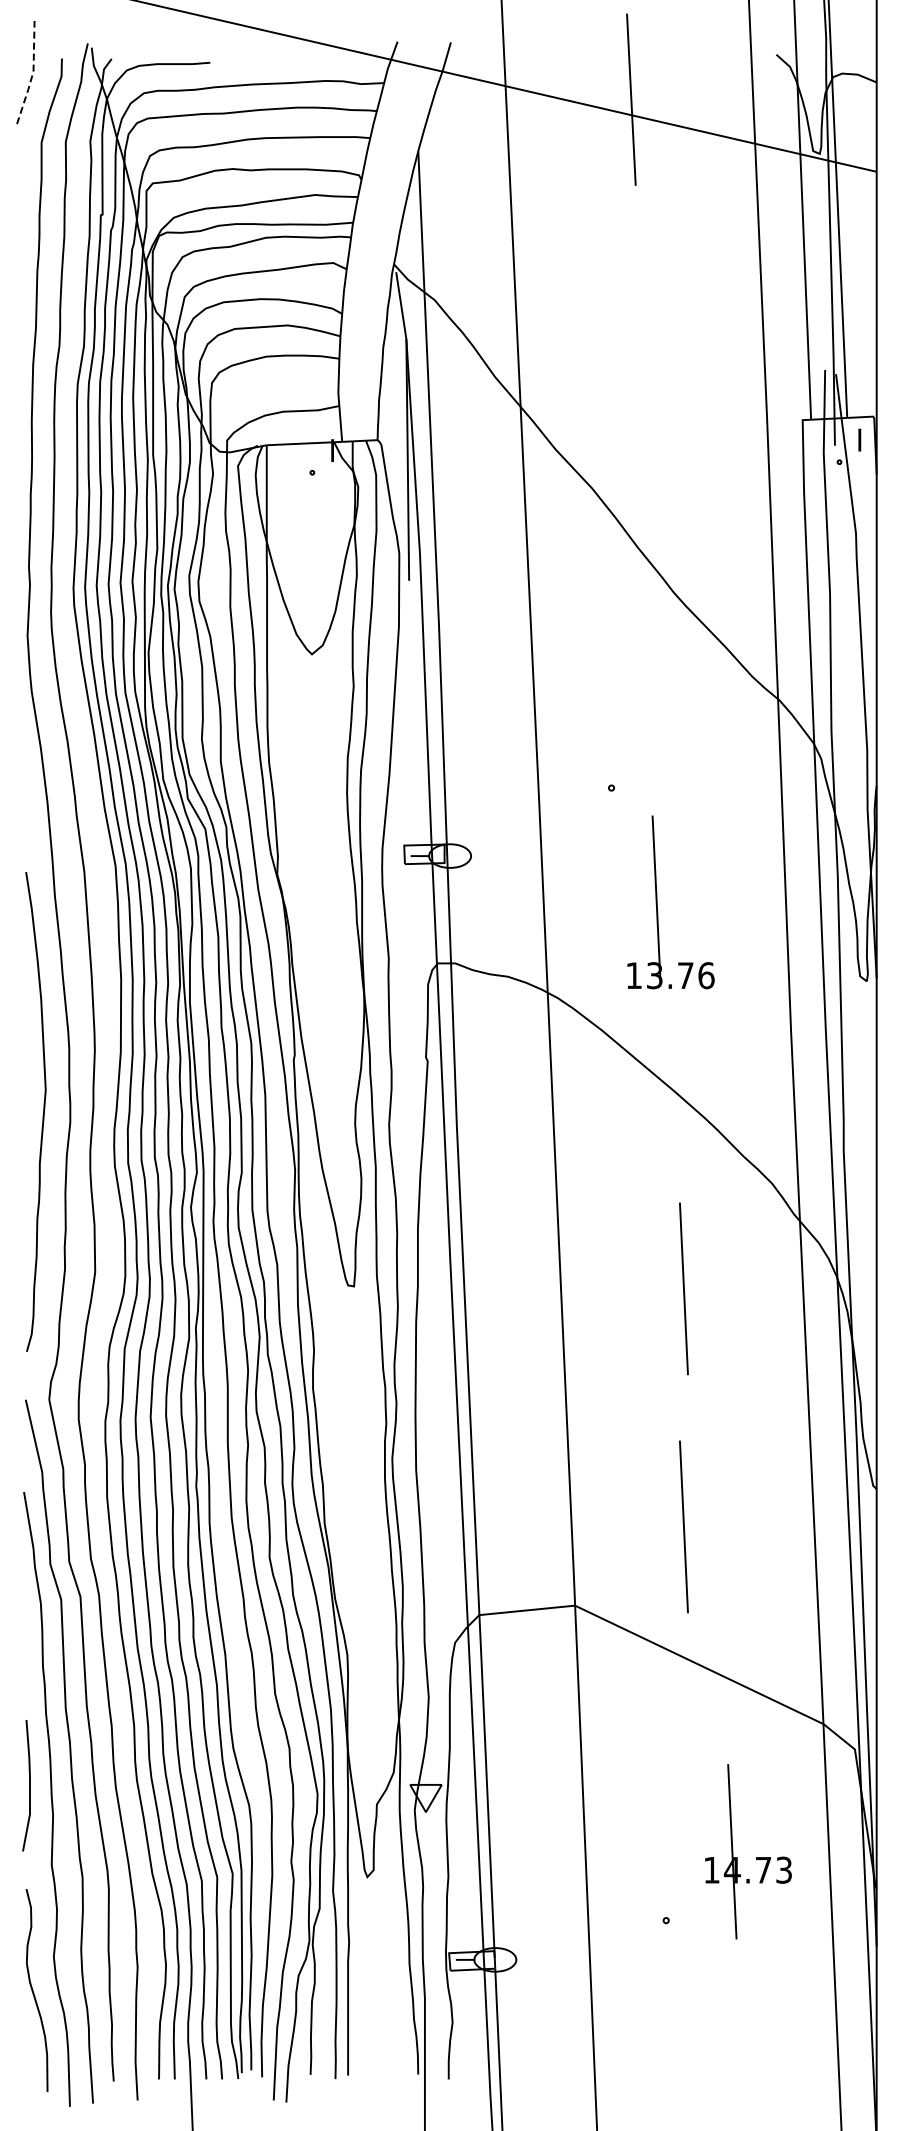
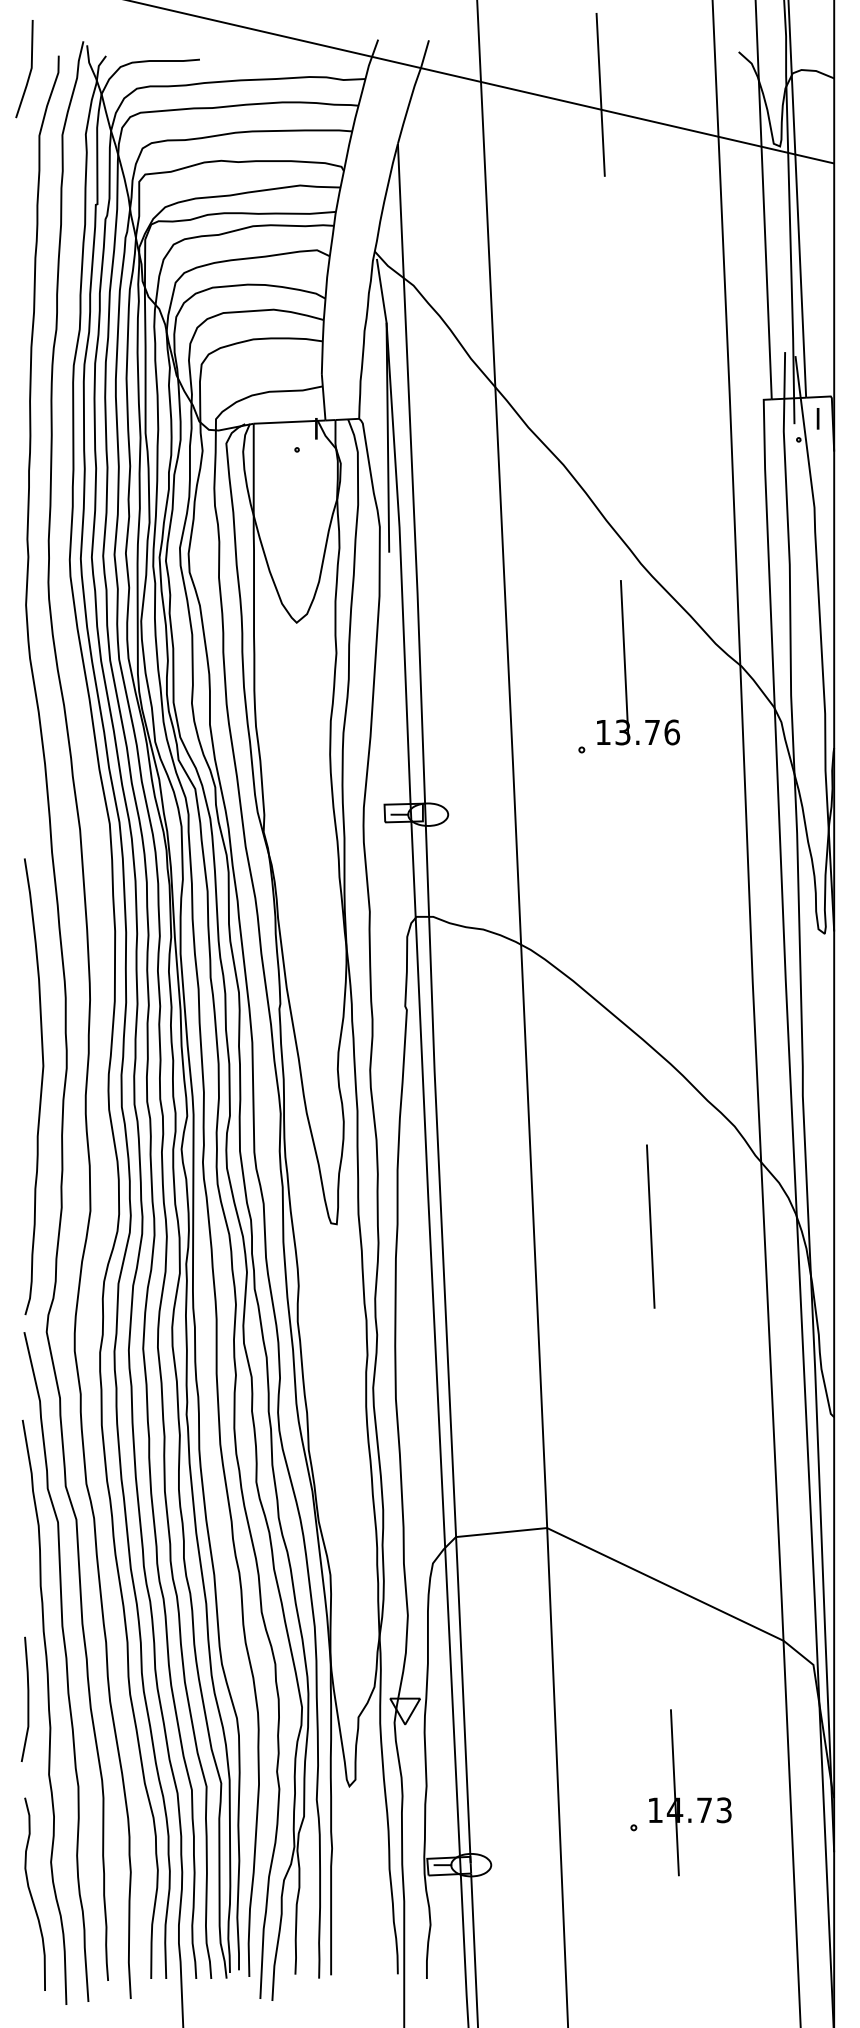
line: (32, 73) -> (30, 69), dashed -> solid
part: (657, 902) -> (625, 662), moved
curve: (42, 1114) -> (40, 1089), moved
line: (683, 1526) -> (650, 1452), removed
part: (756, 1857) -> (697, 1798), moved

